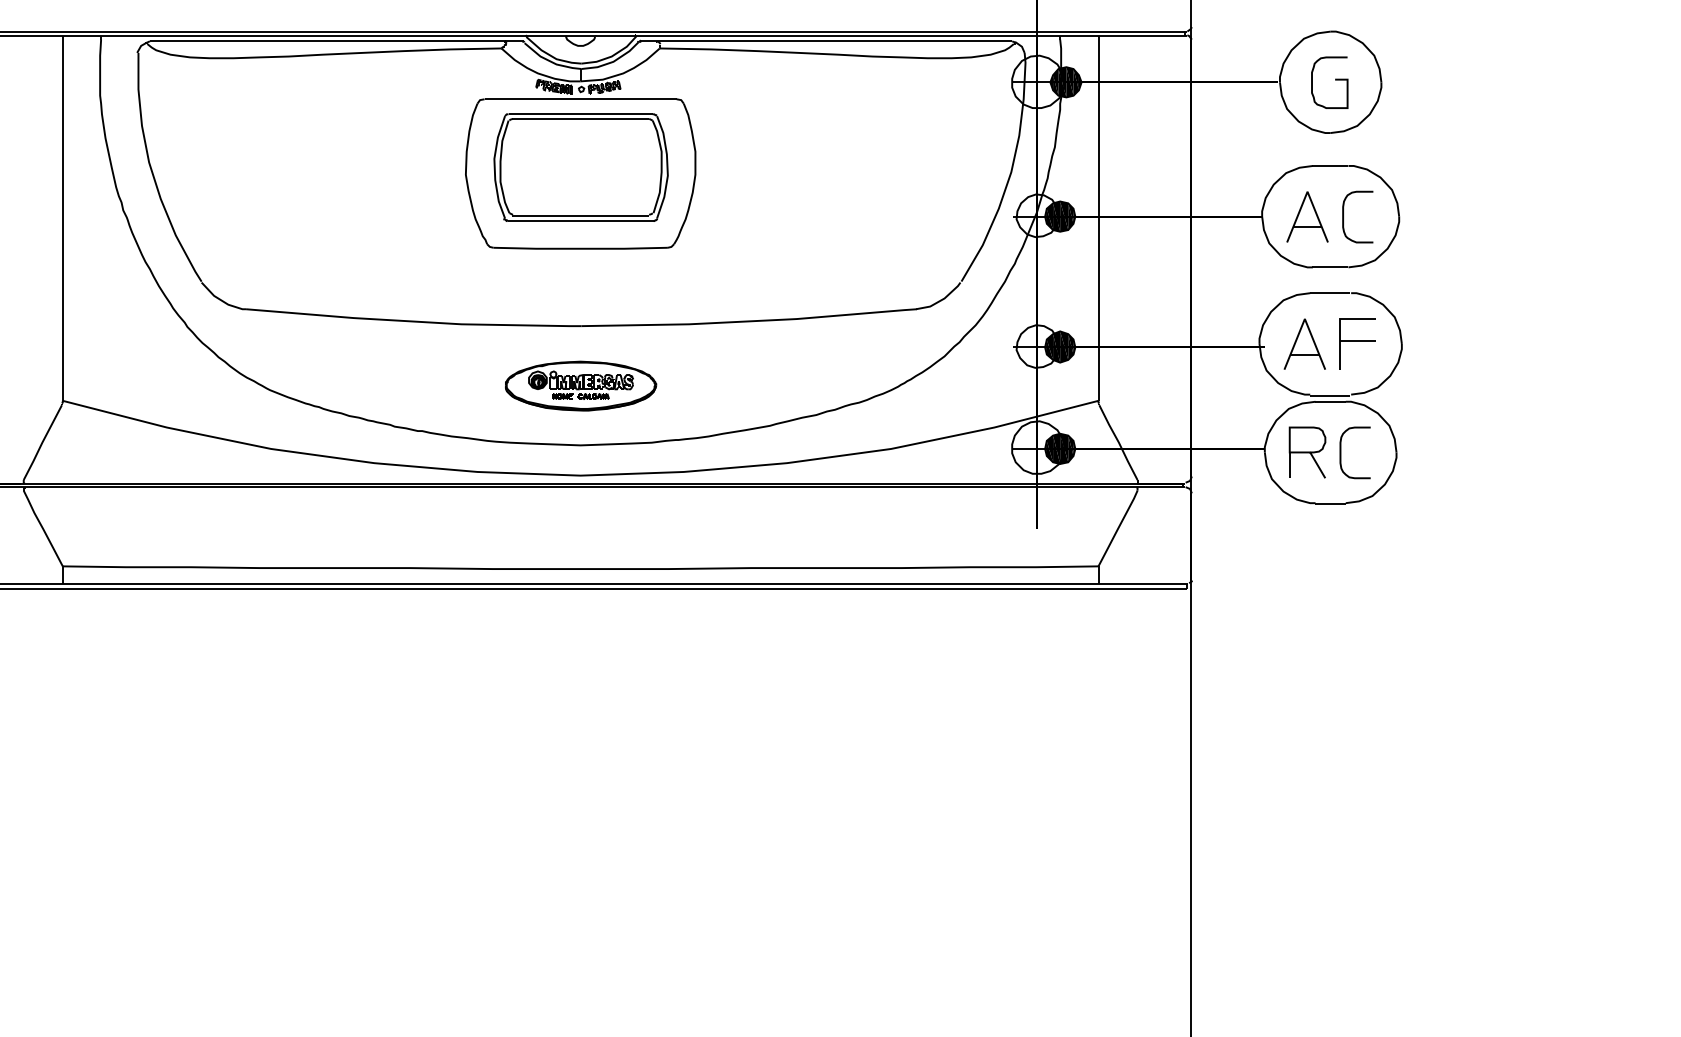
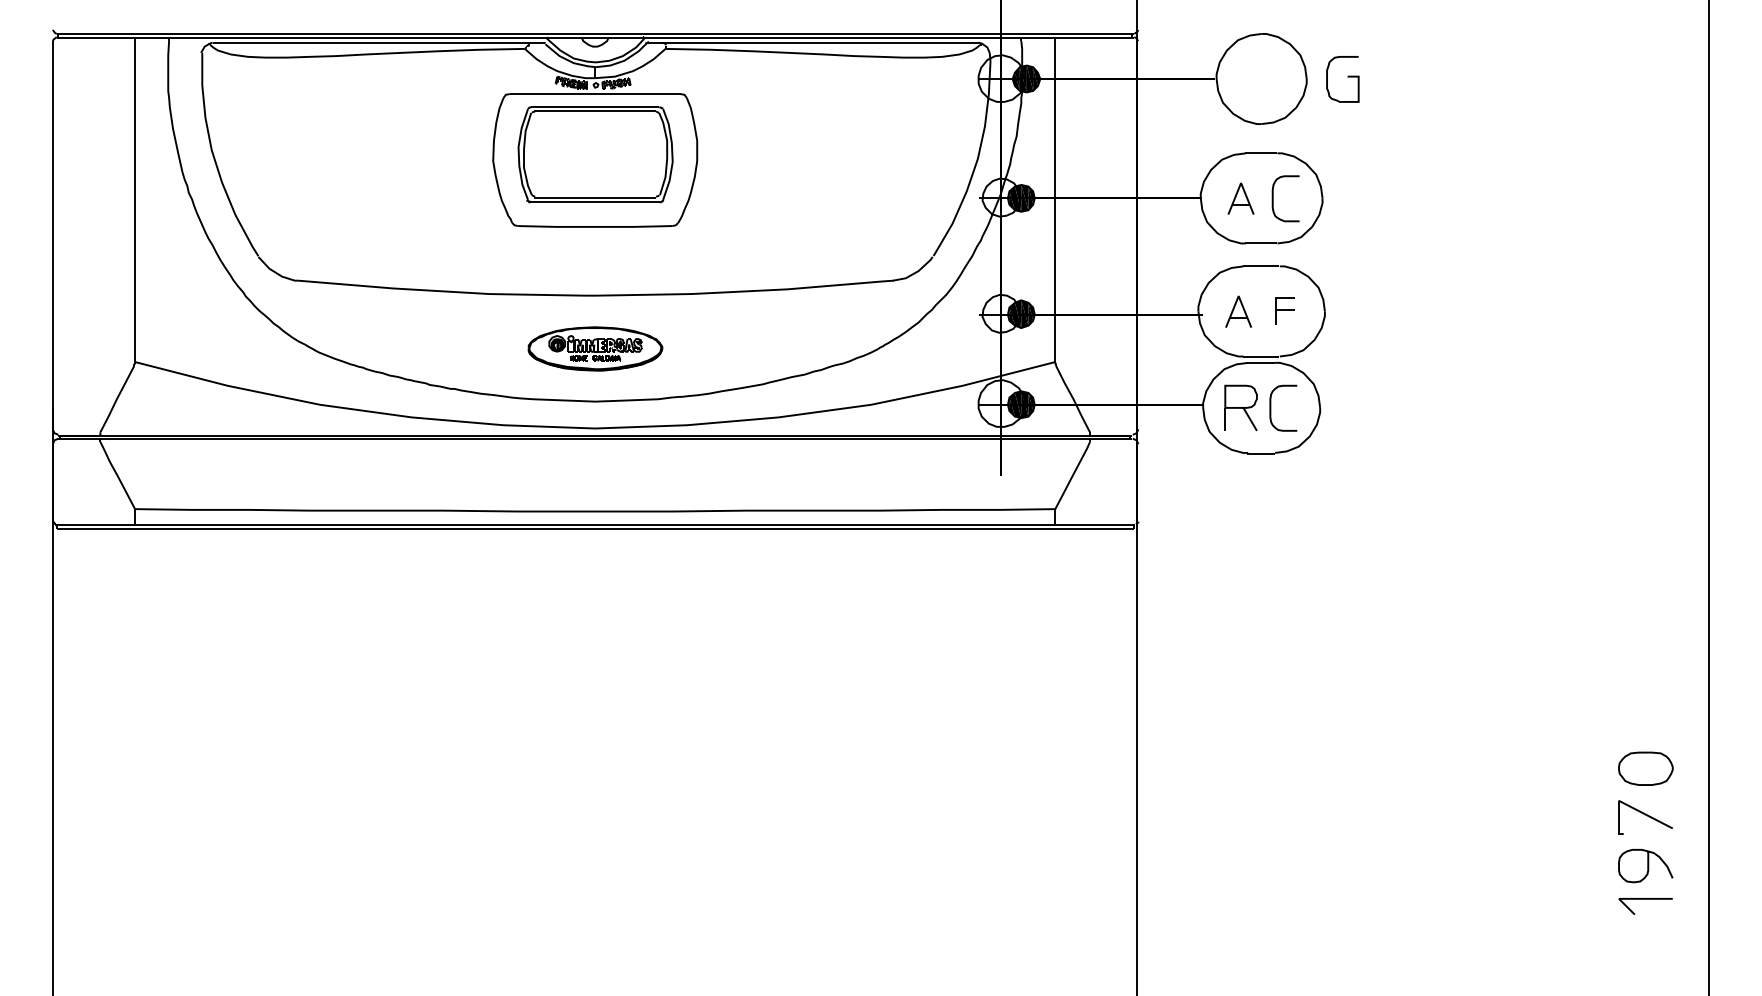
curve: (1335, 80) -> (1347, 77), moved
part: (1306, 216) -> (1240, 198), size x0.7
part: (1357, 342) -> (1285, 310), size x0.6
part: (1304, 343) -> (1238, 311), size x0.7

